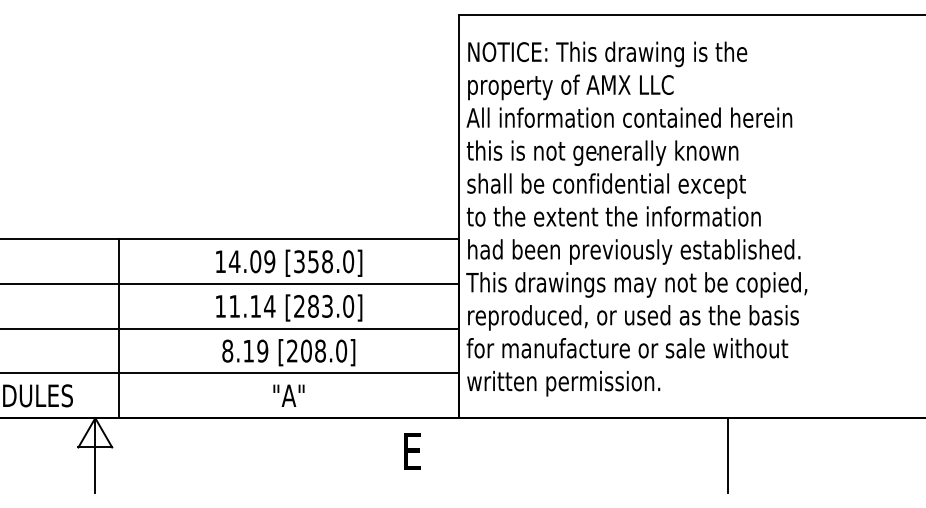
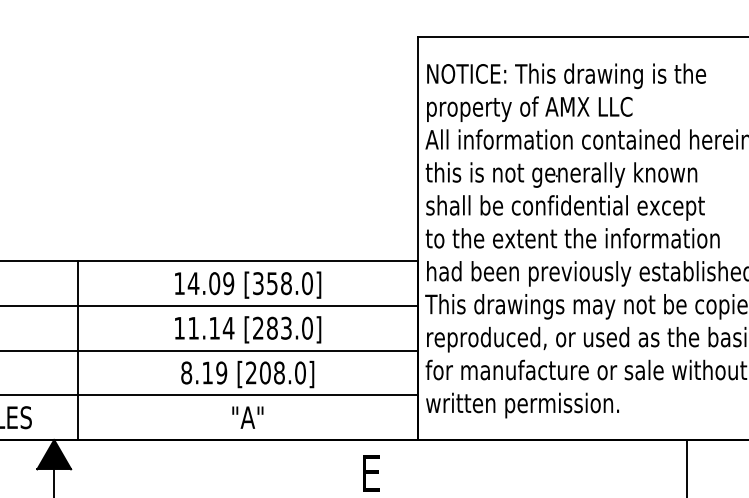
fill: (95, 432) -> (54, 454), added

